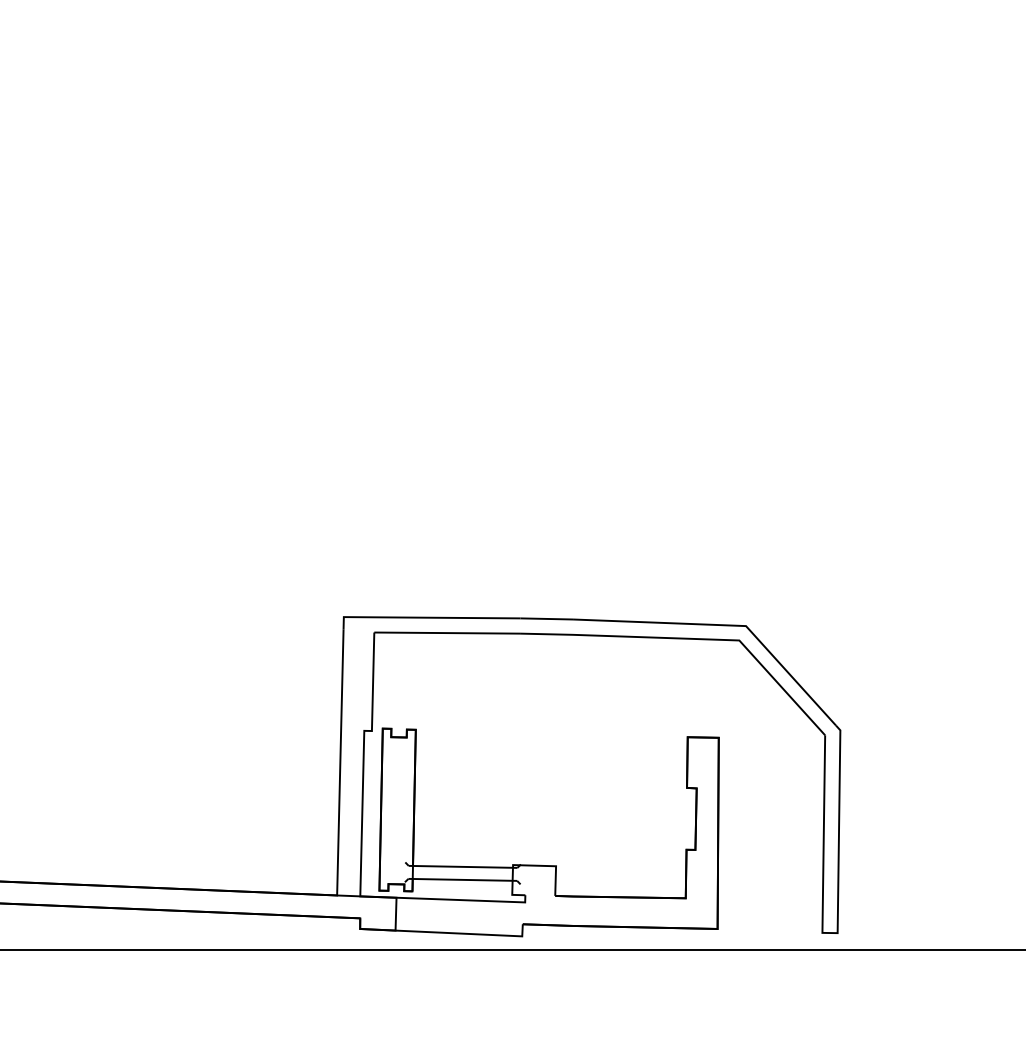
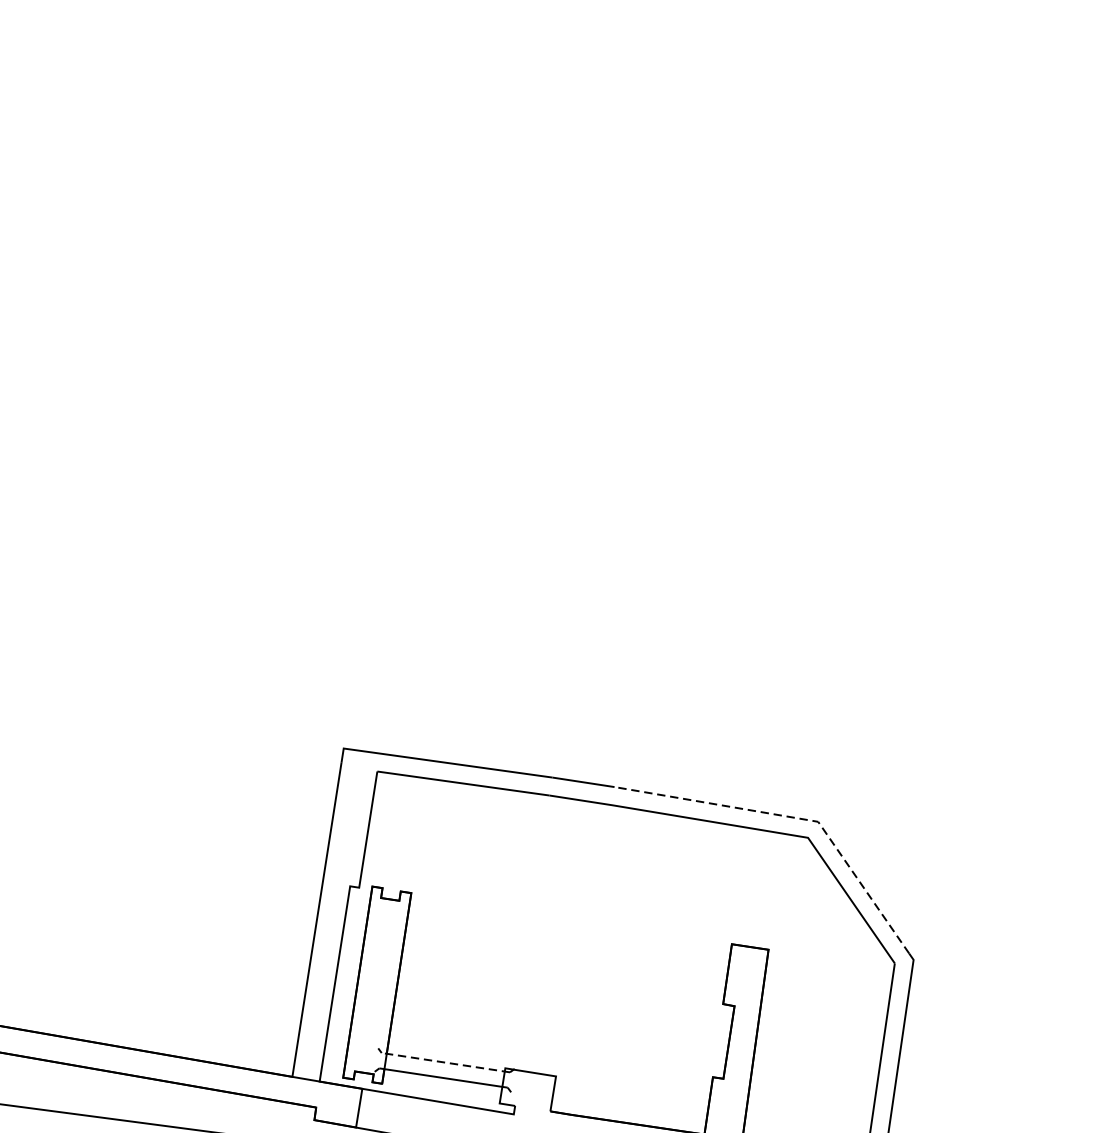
line: (727, 625) -> (796, 818), solid -> dashed
line: (462, 866) -> (445, 1062), solid -> dashed

